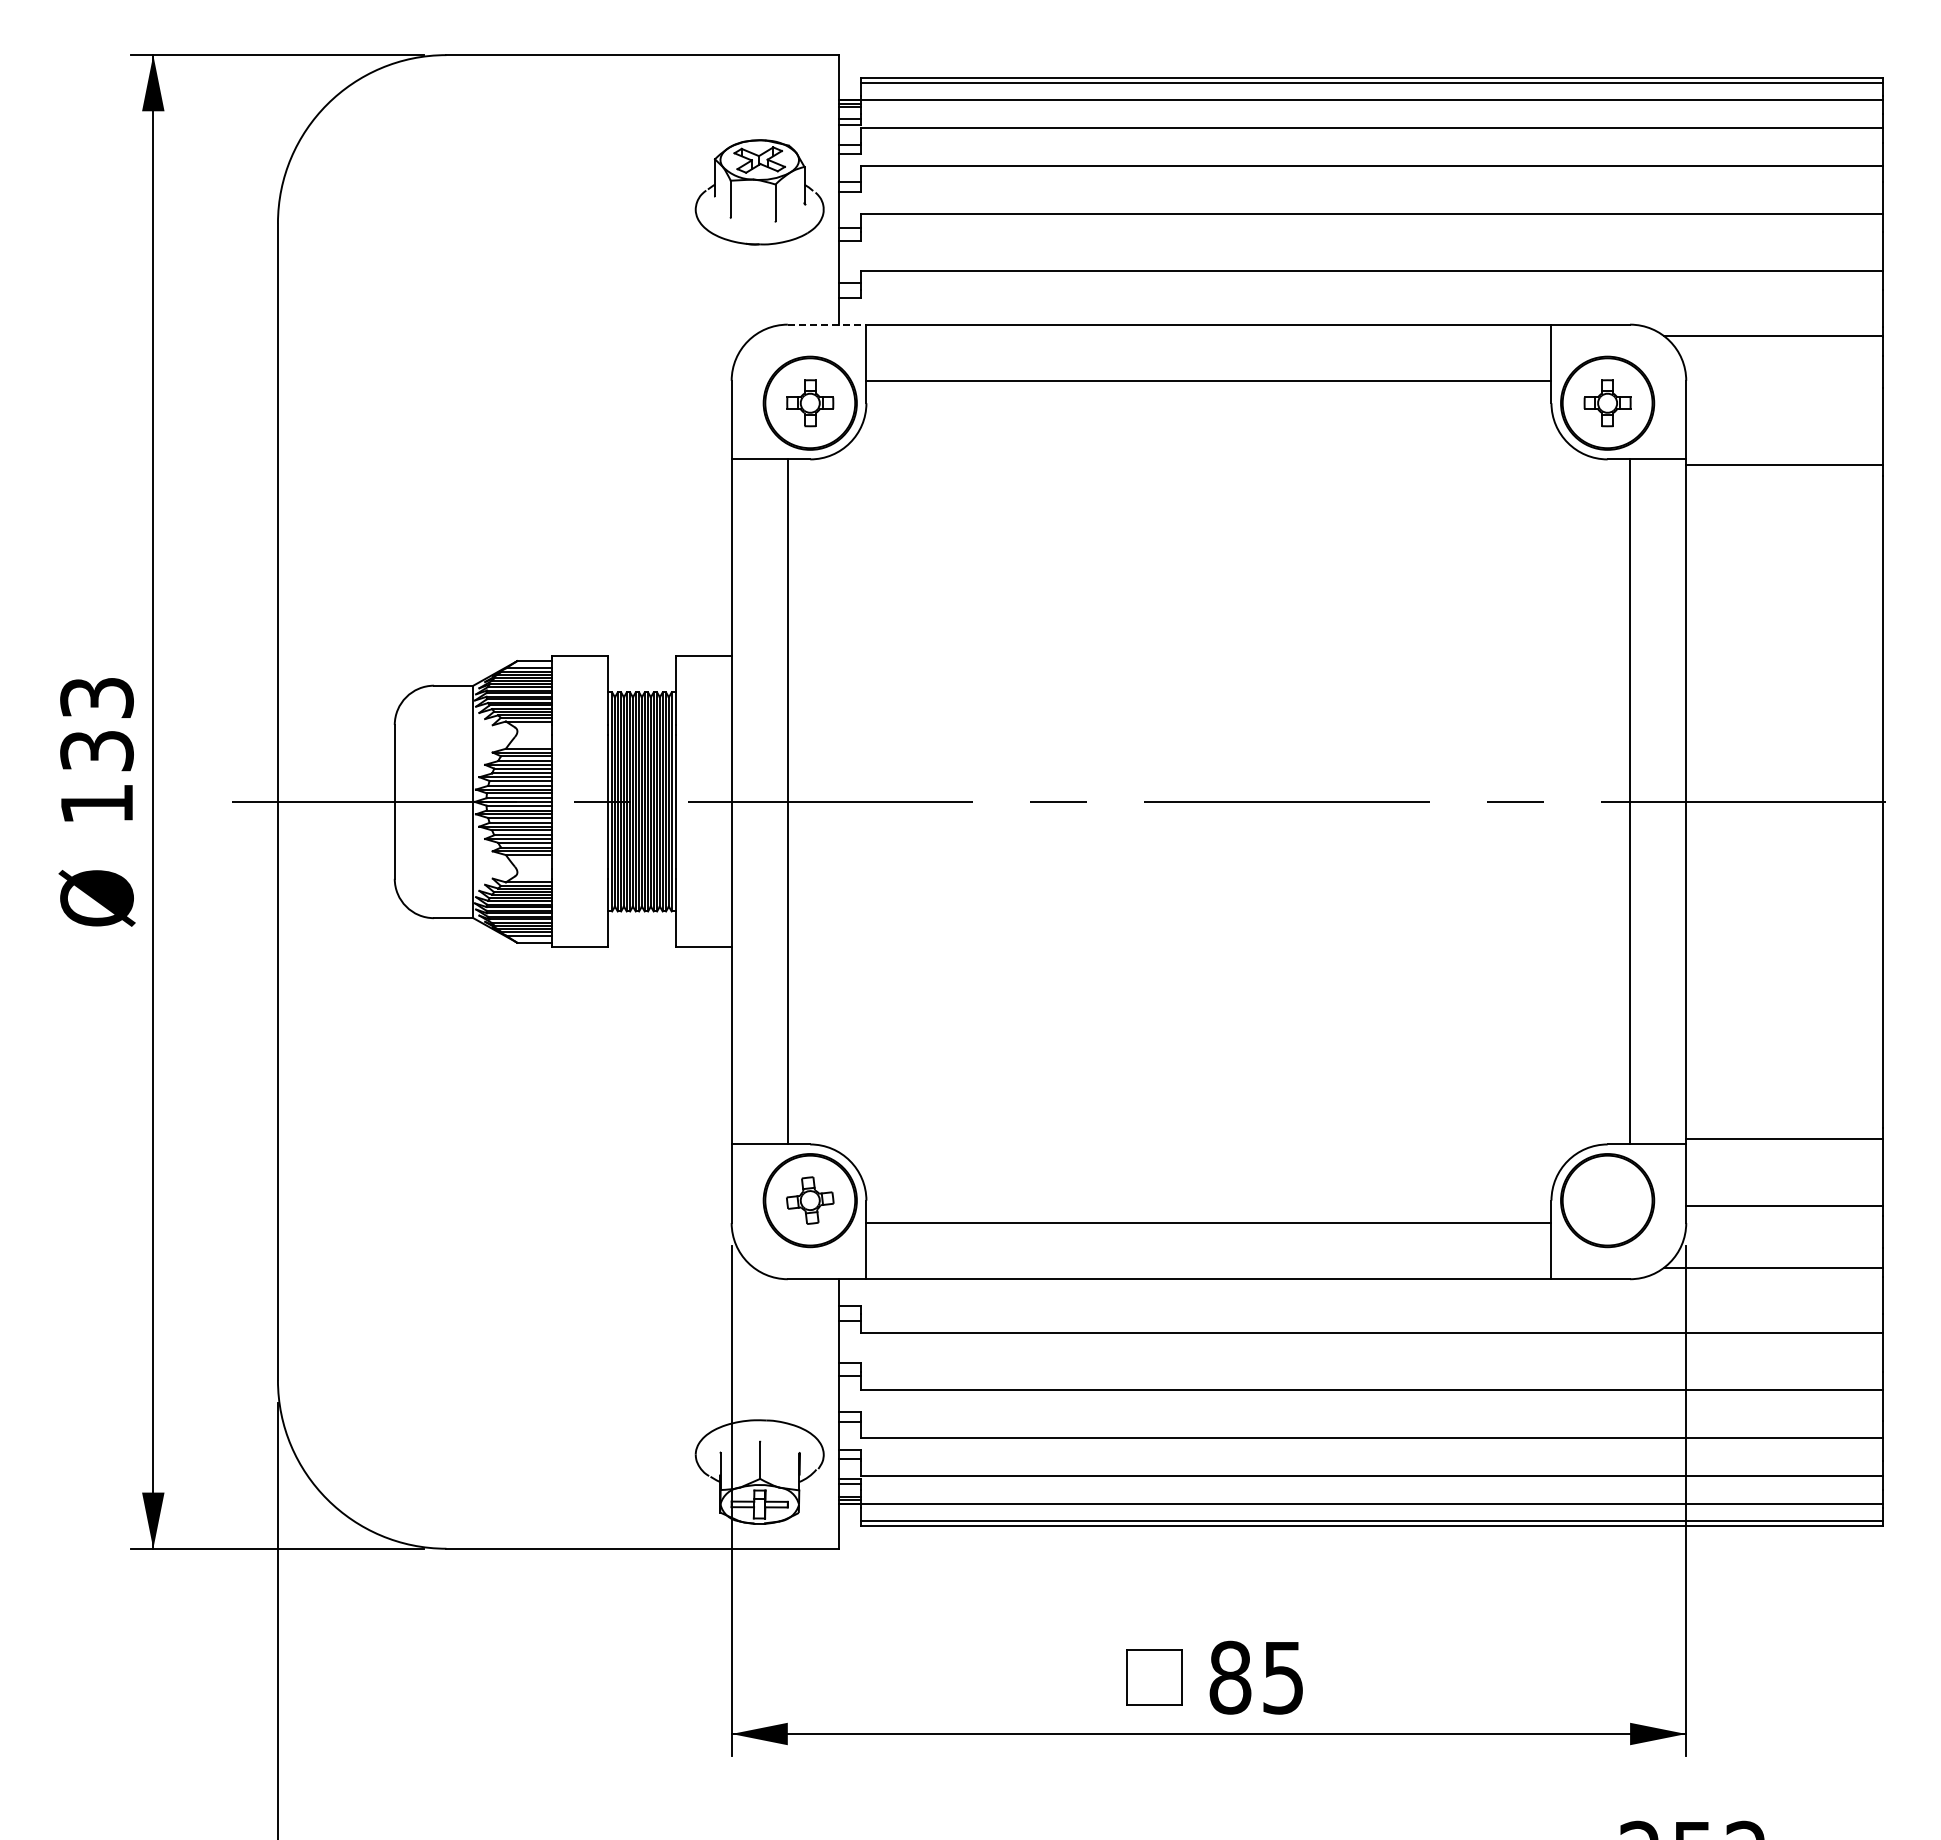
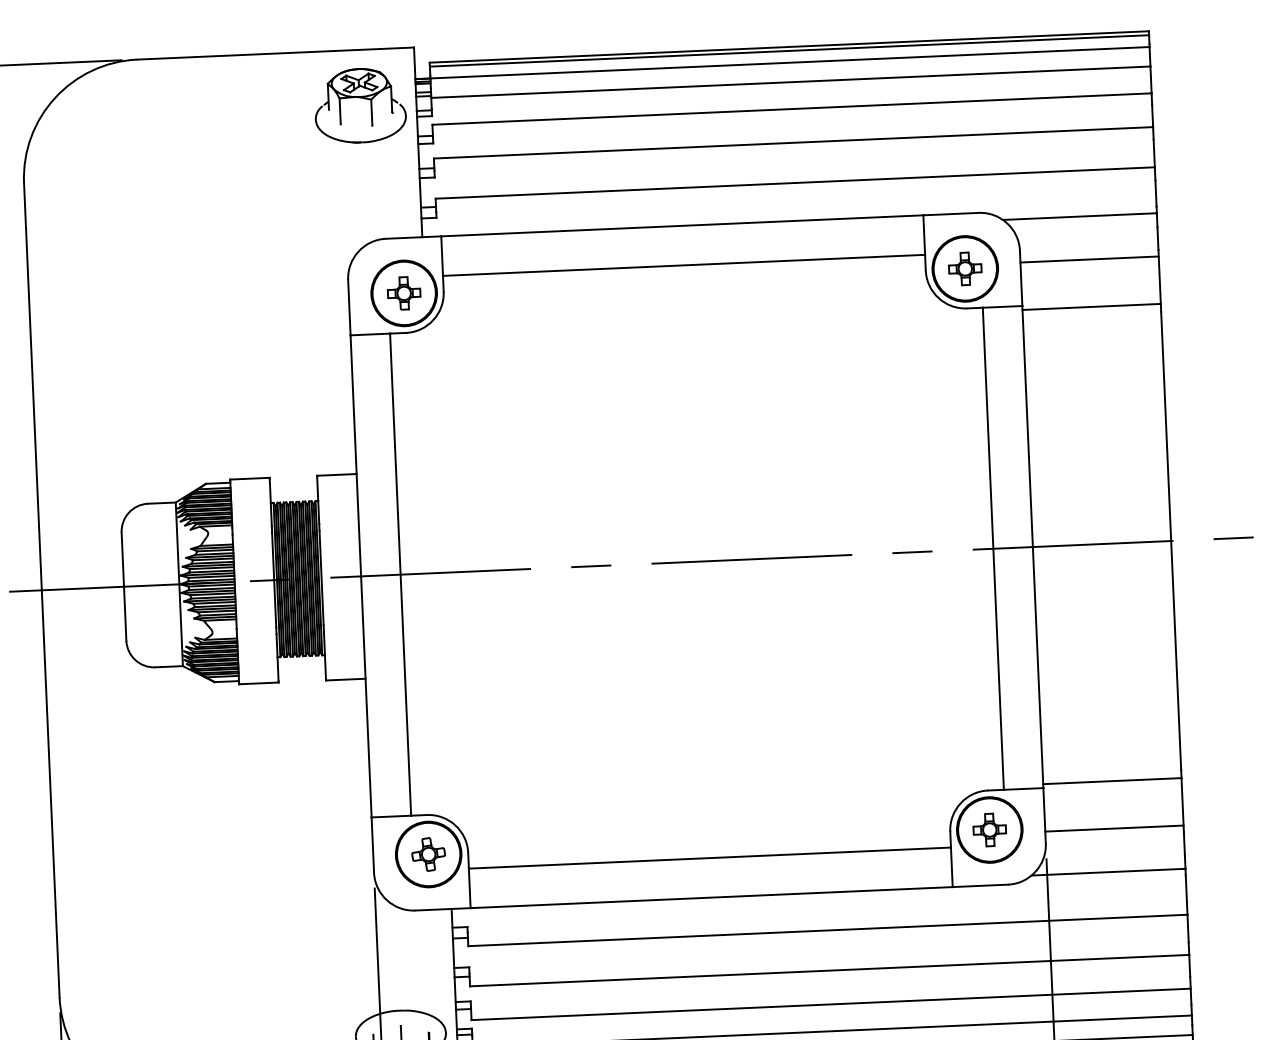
part: (763, 182) -> (362, 98), moved
line: (827, 324) -> (413, 237), dashed -> solid
line: (1784, 397) -> (1089, 259), added
part: (1607, 1200) -> (989, 829), added

